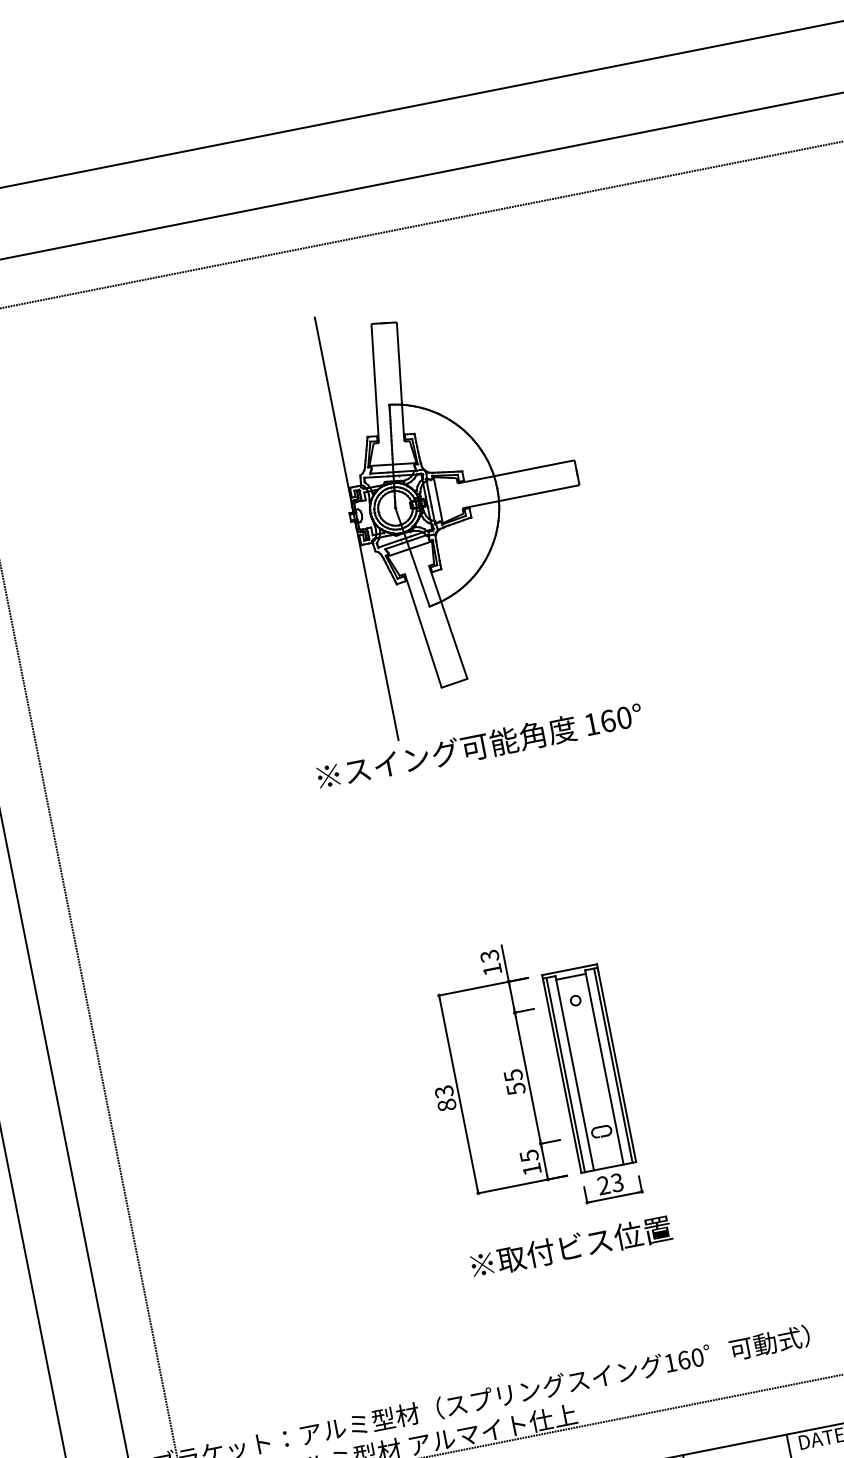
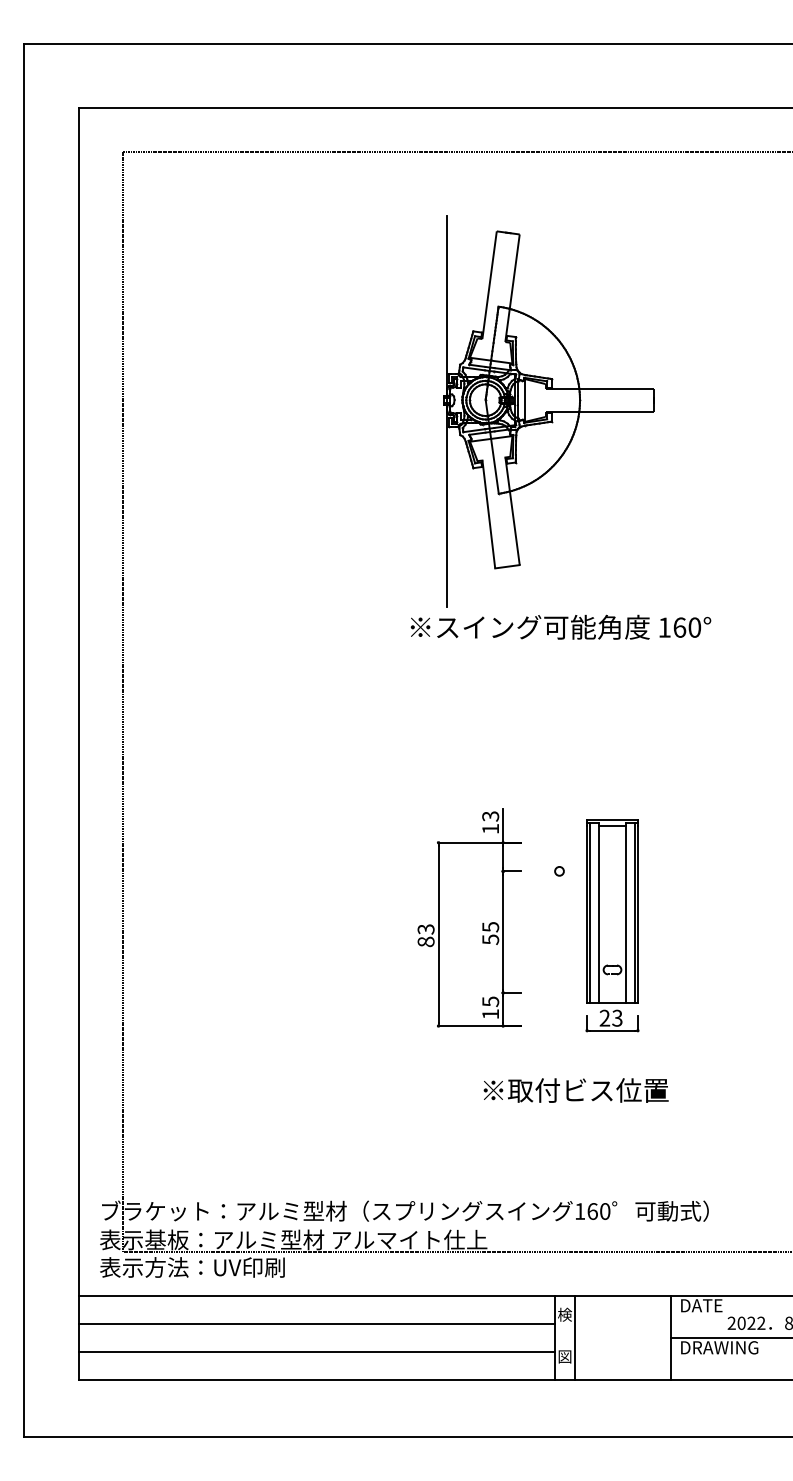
text: (479, 745) -> (560, 626), moved
part: (592, 1083) -> (612, 925), moved
text: (570, 1247) -> (575, 1090), moved

